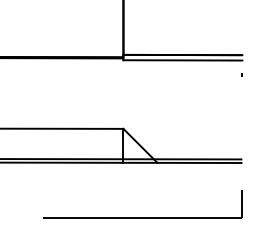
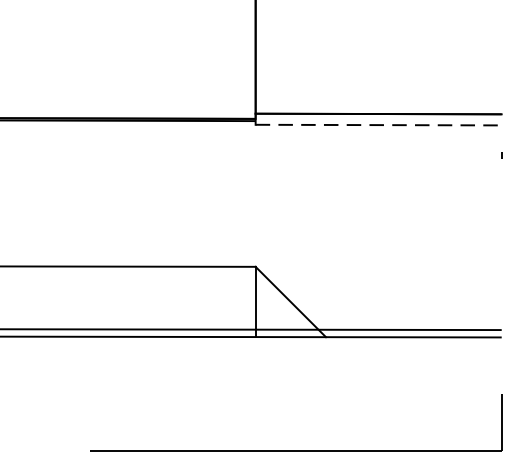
line: (183, 60) -> (379, 125), solid -> dashed

